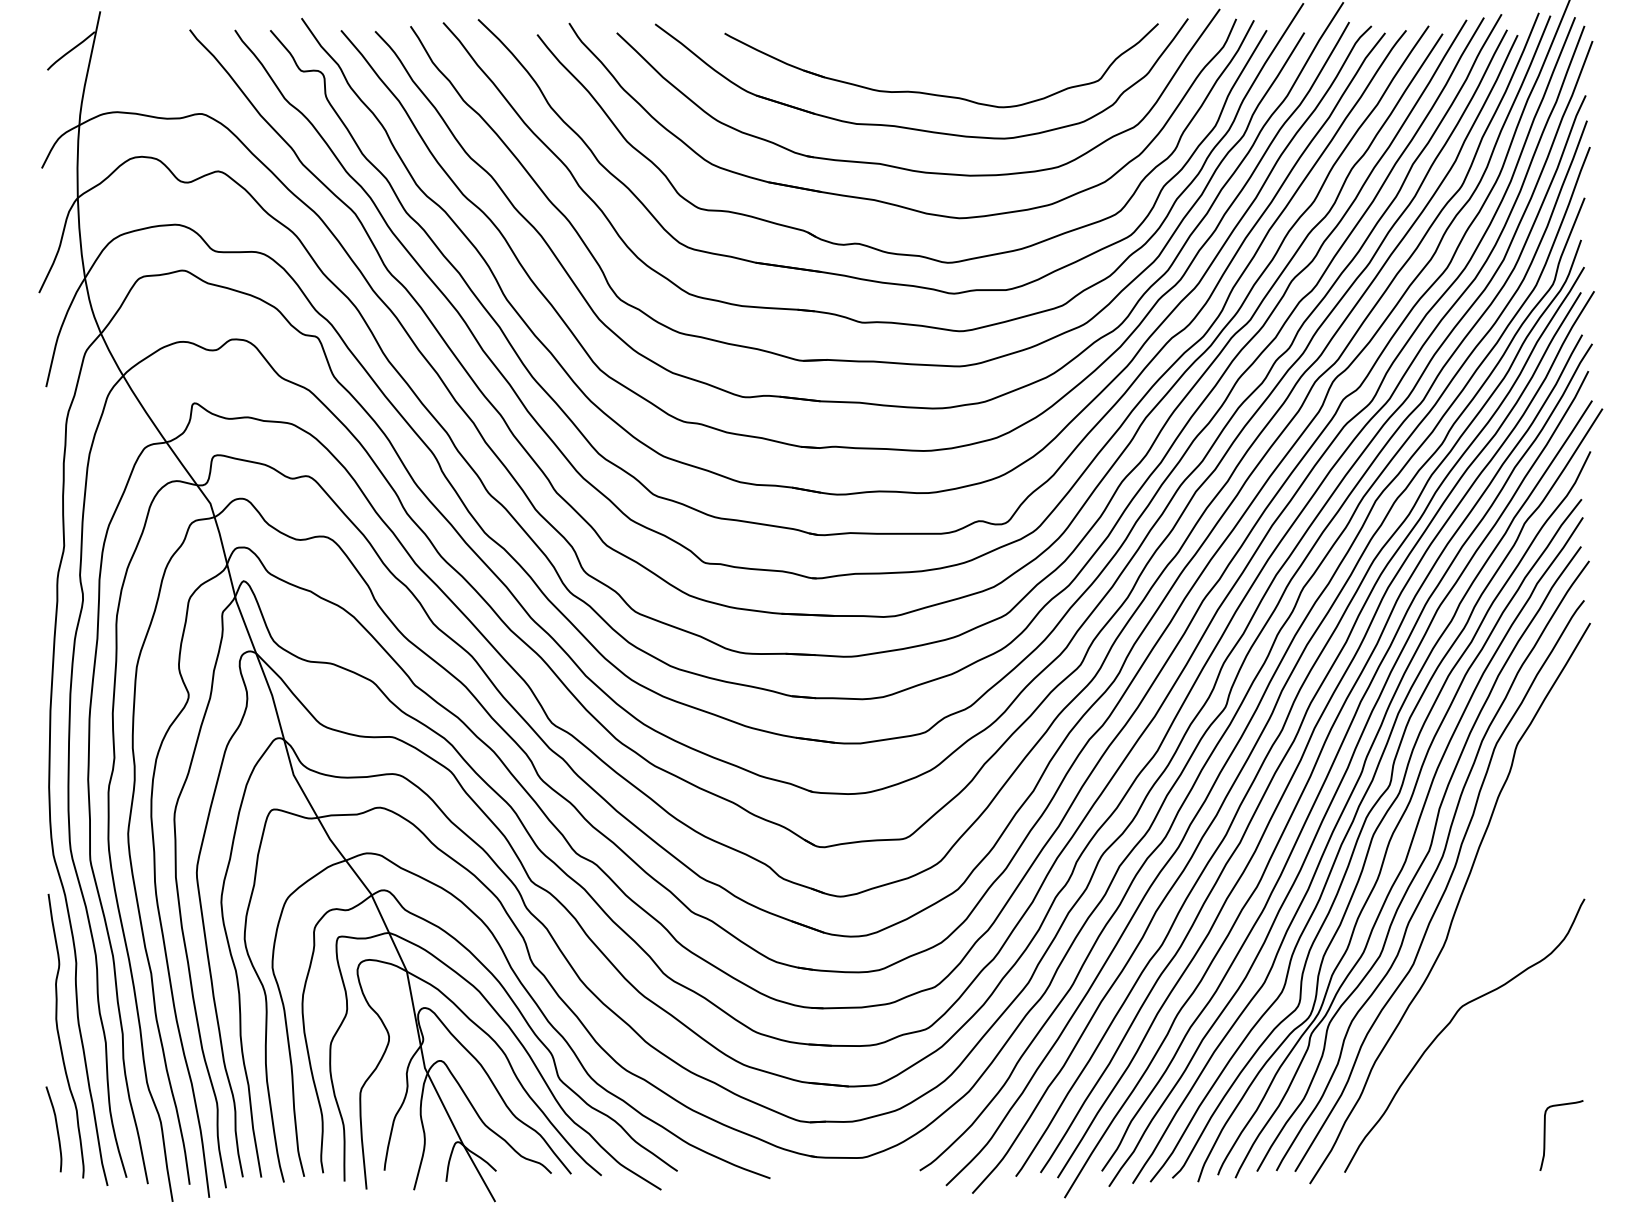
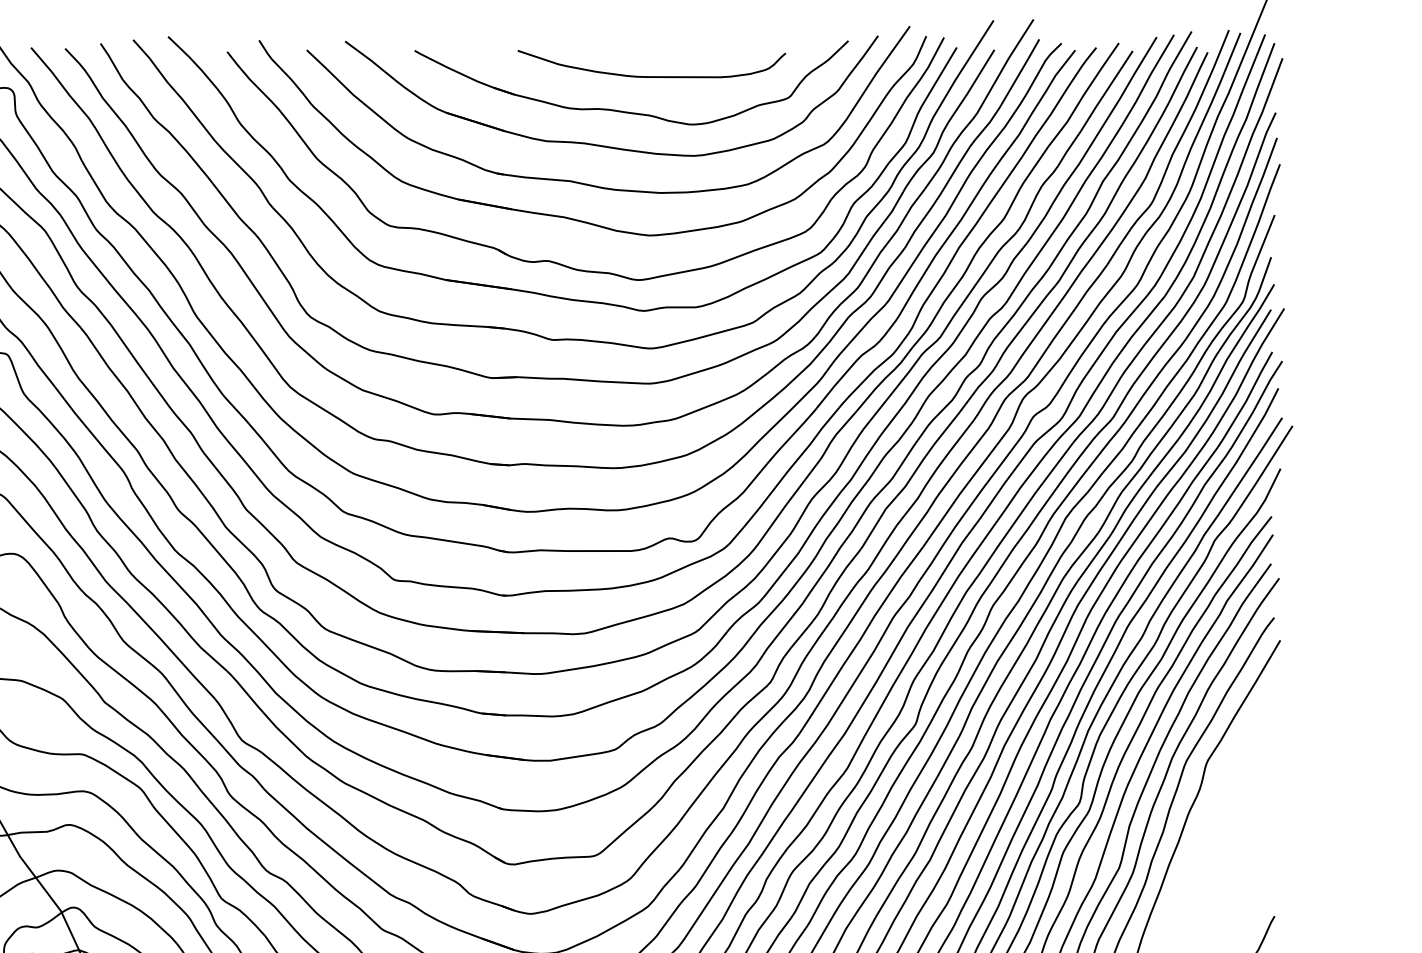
curve: (958, 58) -> (648, 75), added

